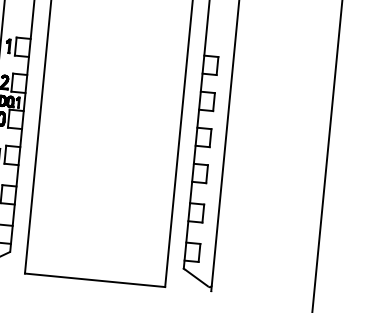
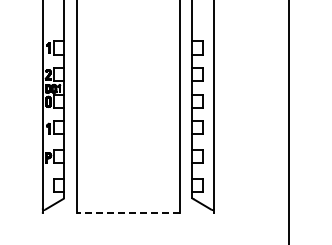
line: (95, 280) -> (128, 213), solid -> dashed

